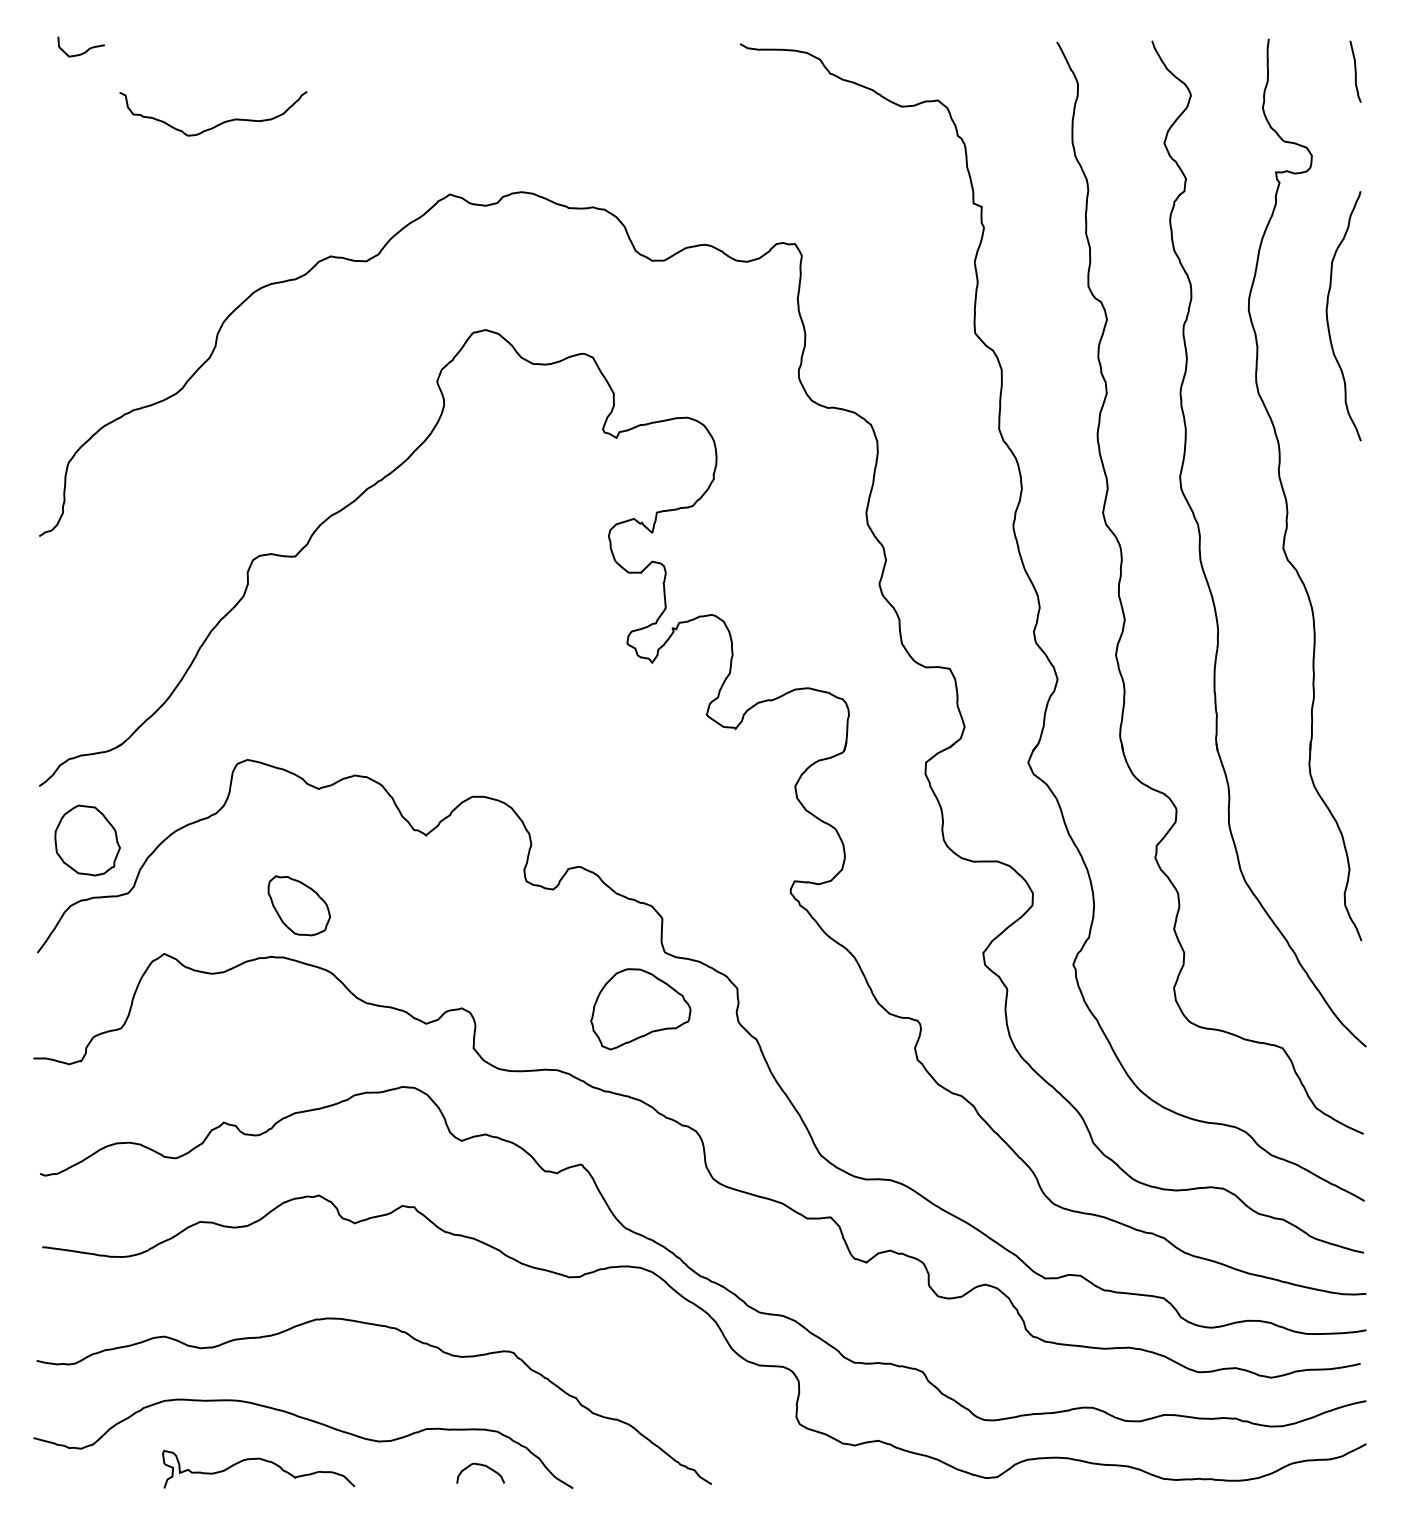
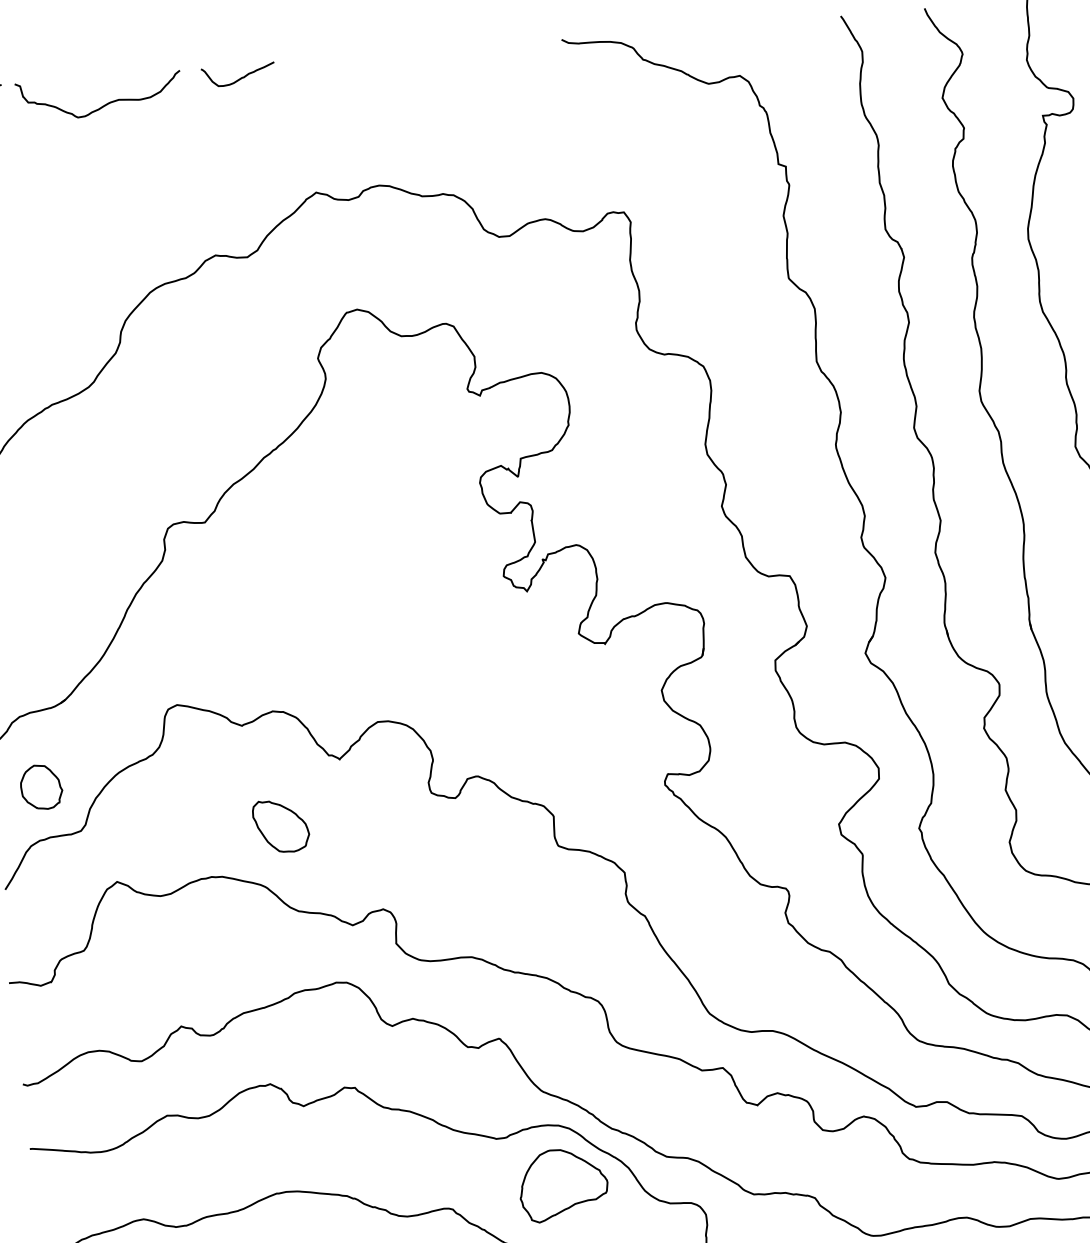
curve: (374, 58) -> (240, 77), added
curve: (219, 123) -> (104, 104), moved
part: (87, 840) -> (41, 787), size x0.71
part: (298, 905) -> (280, 826), moved
part: (640, 1009) -> (563, 1185), moved

